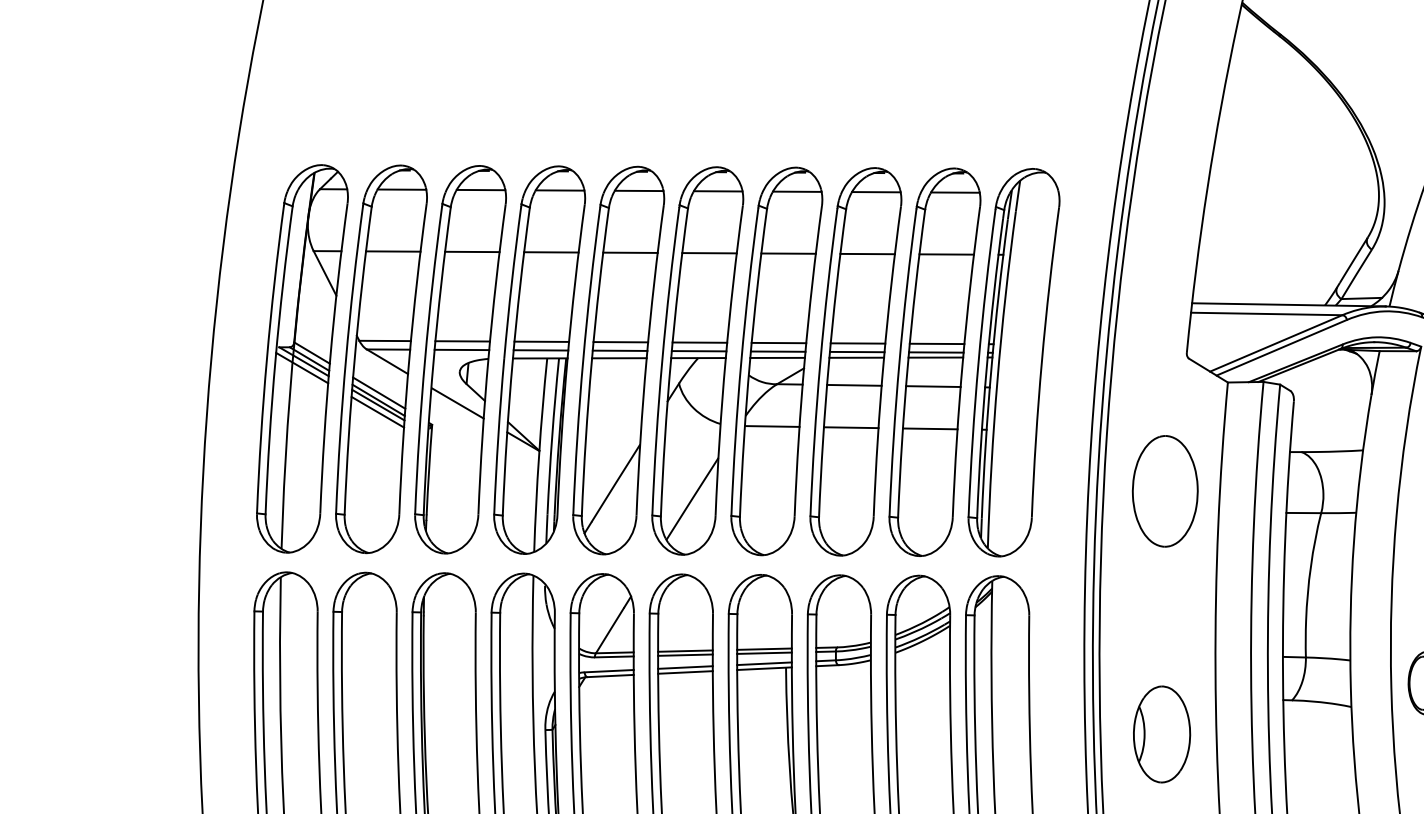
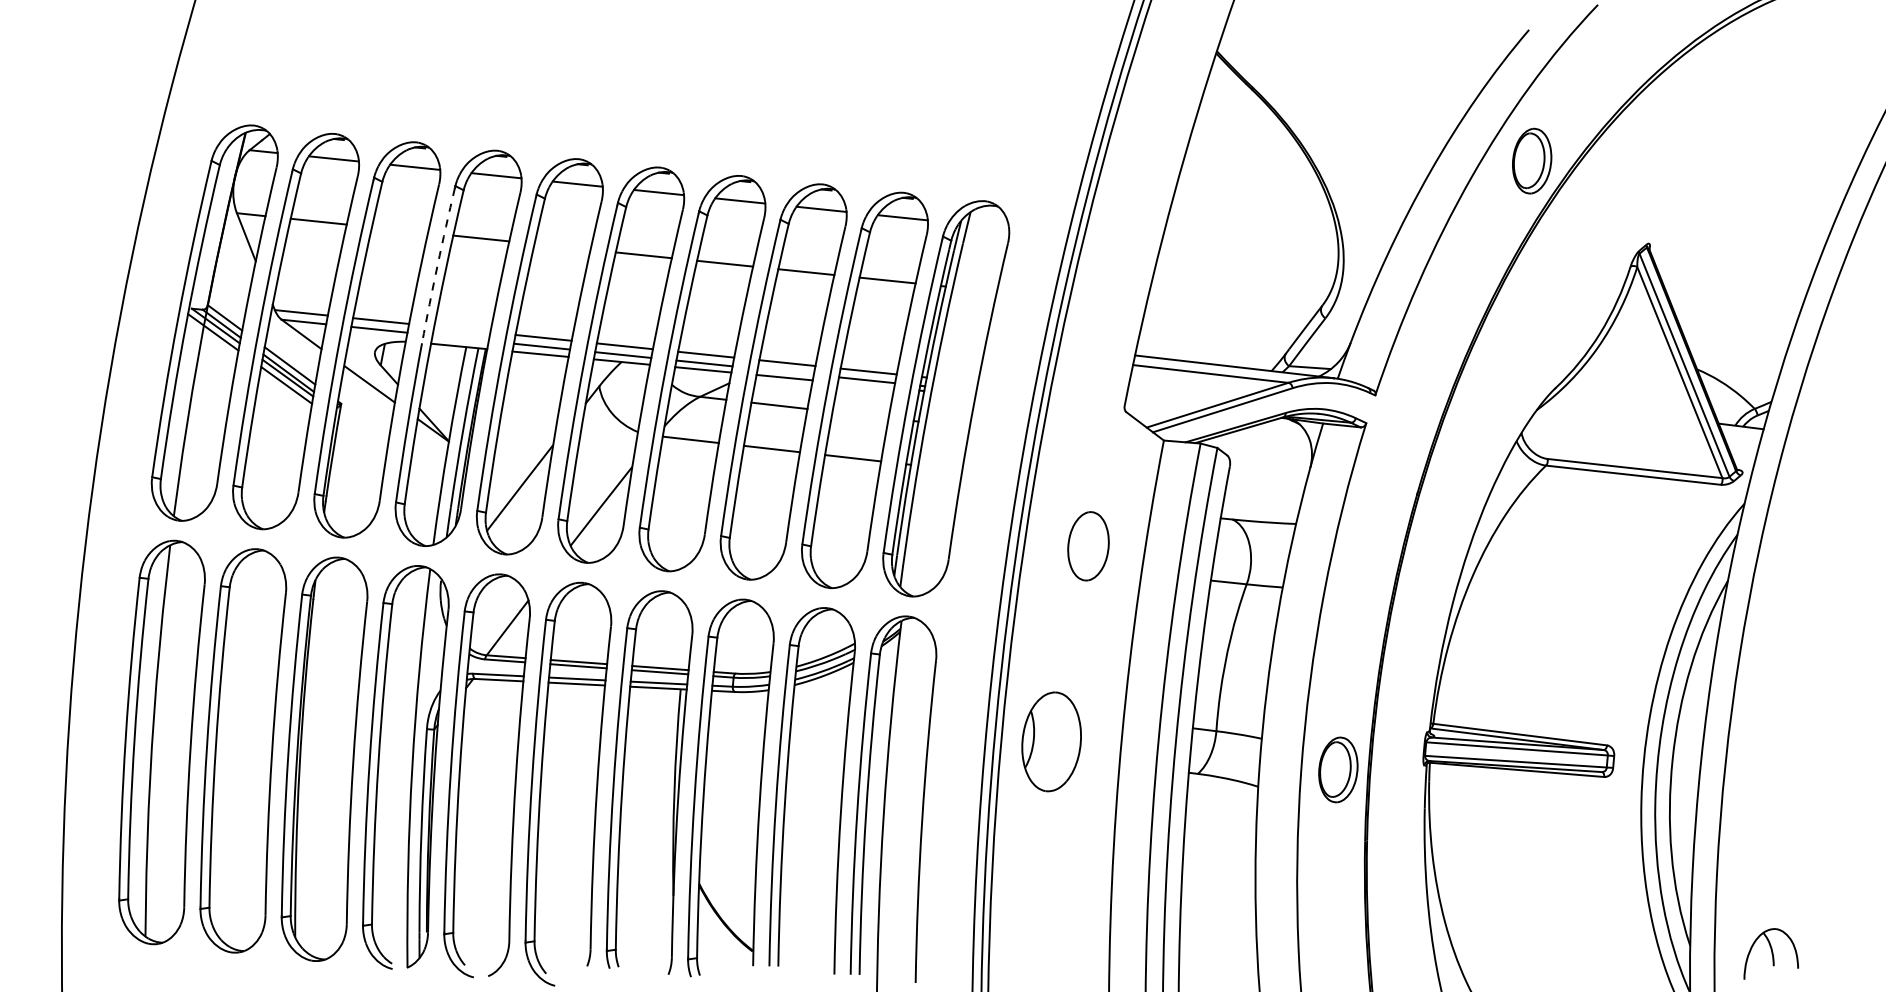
line: (472, 251) -> (400, 229), removed
line: (630, 252) -> (562, 246), removed
arc: (511, 282) -> (437, 265), solid -> dashed
line: (541, 341) -> (462, 329), removed
line: (540, 350) -> (460, 338), removed
line: (856, 351) -> (785, 371), removed
line: (936, 357) -> (866, 385), removed
line: (933, 386) -> (860, 414), removed
part: (1165, 491) -> (1088, 546), size x0.6
part: (1161, 734) -> (1051, 741), moved

